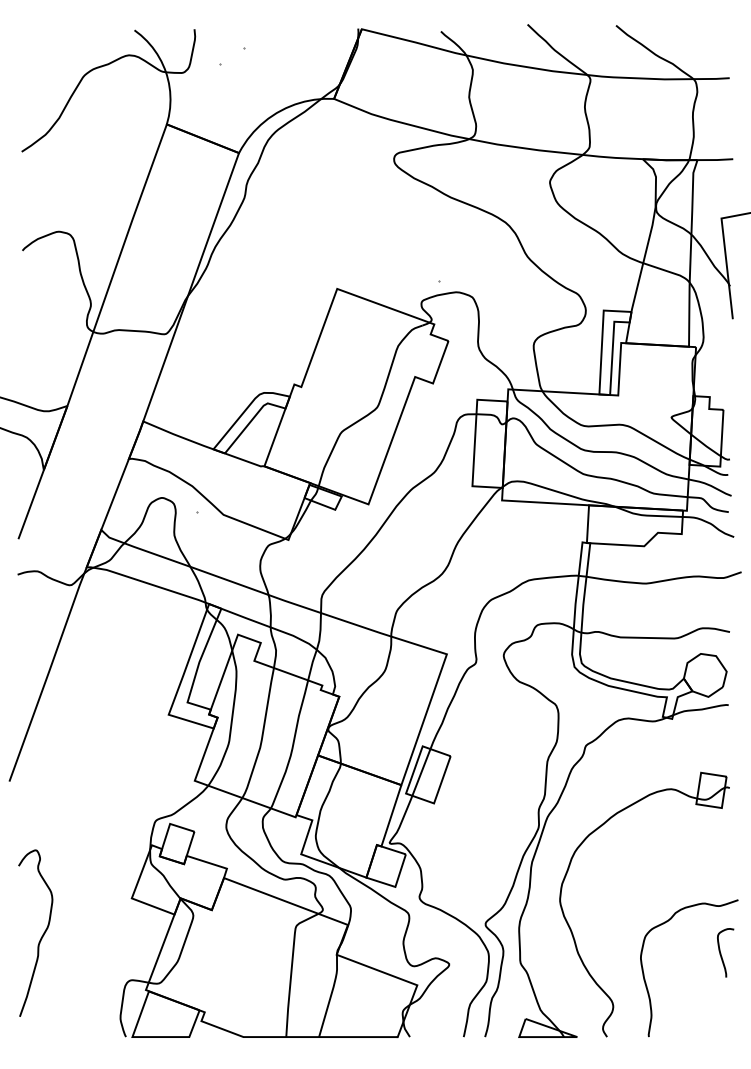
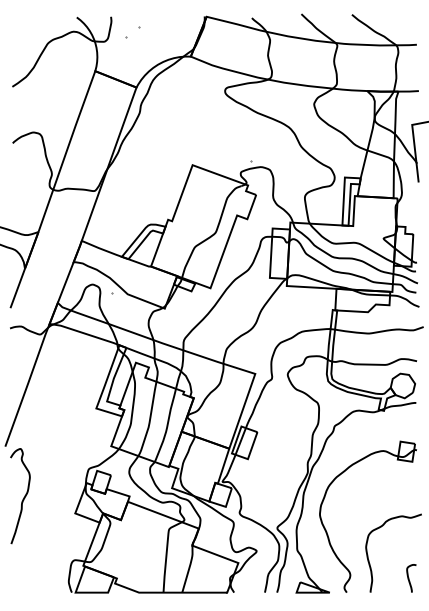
curve: (41, 935) -> (23, 497), moved
curve: (722, 952) -> (409, 578), moved

